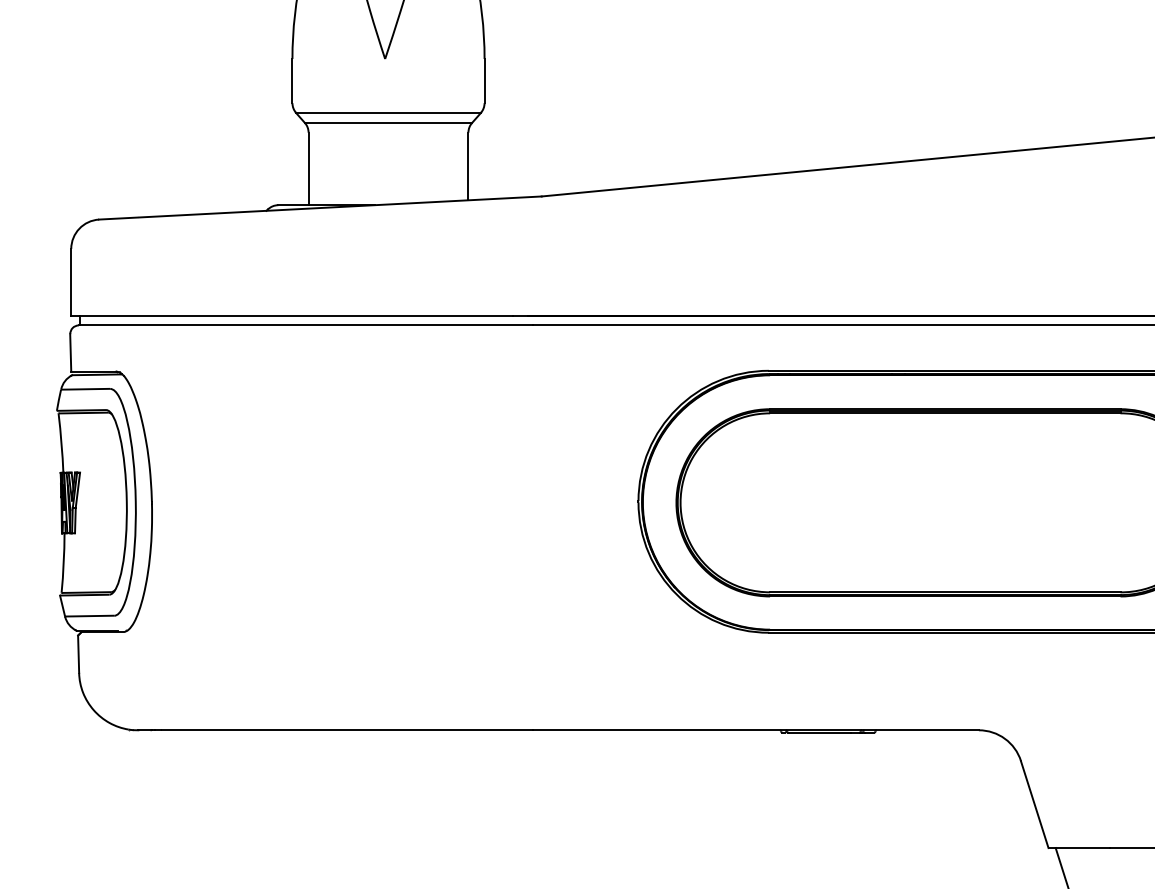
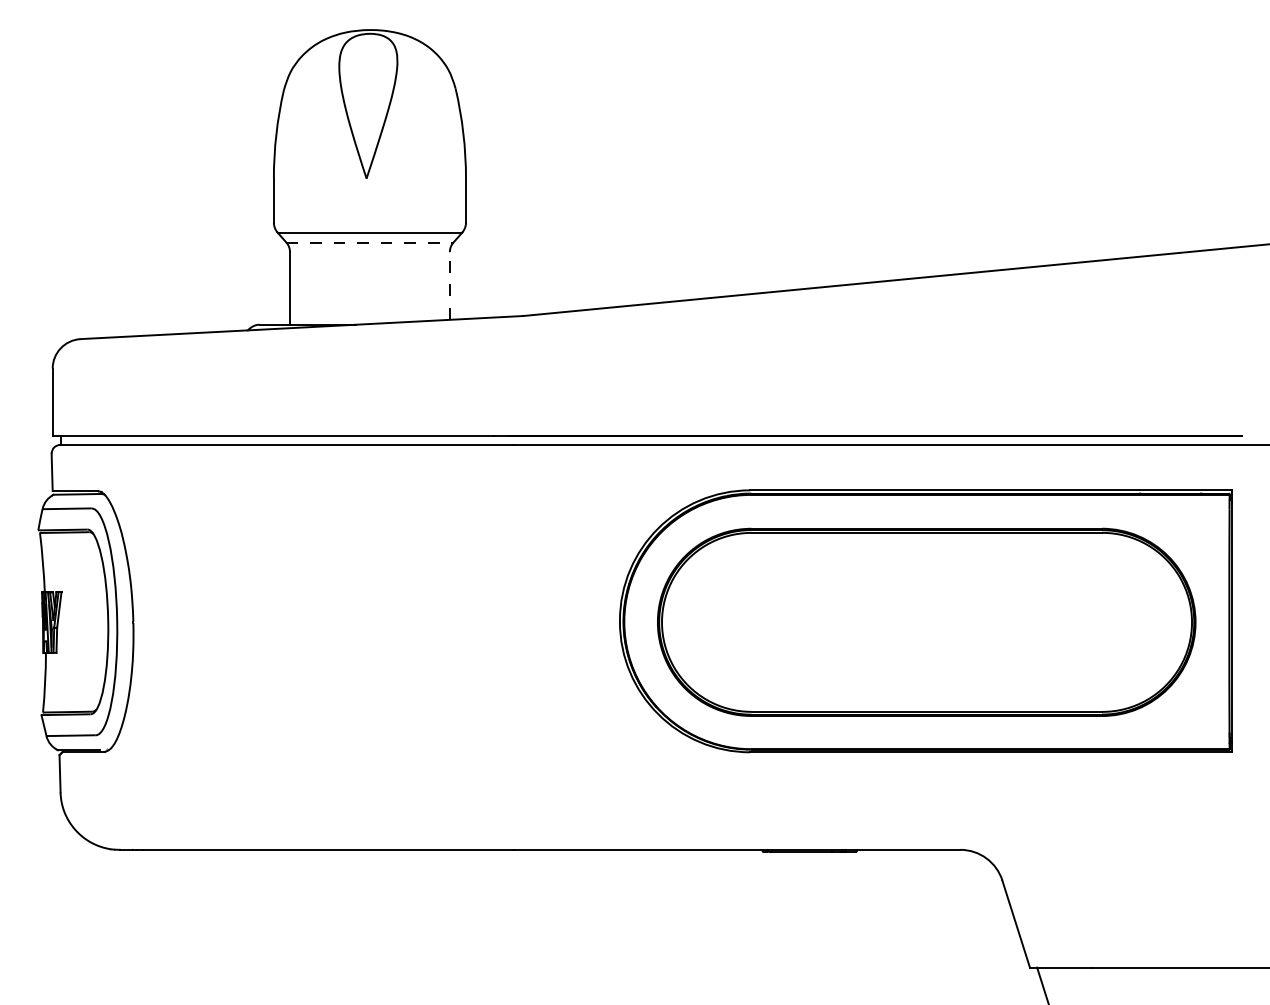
line: (388, 122) -> (369, 242), solid -> dashed
line: (468, 165) -> (449, 285), solid -> dashed

